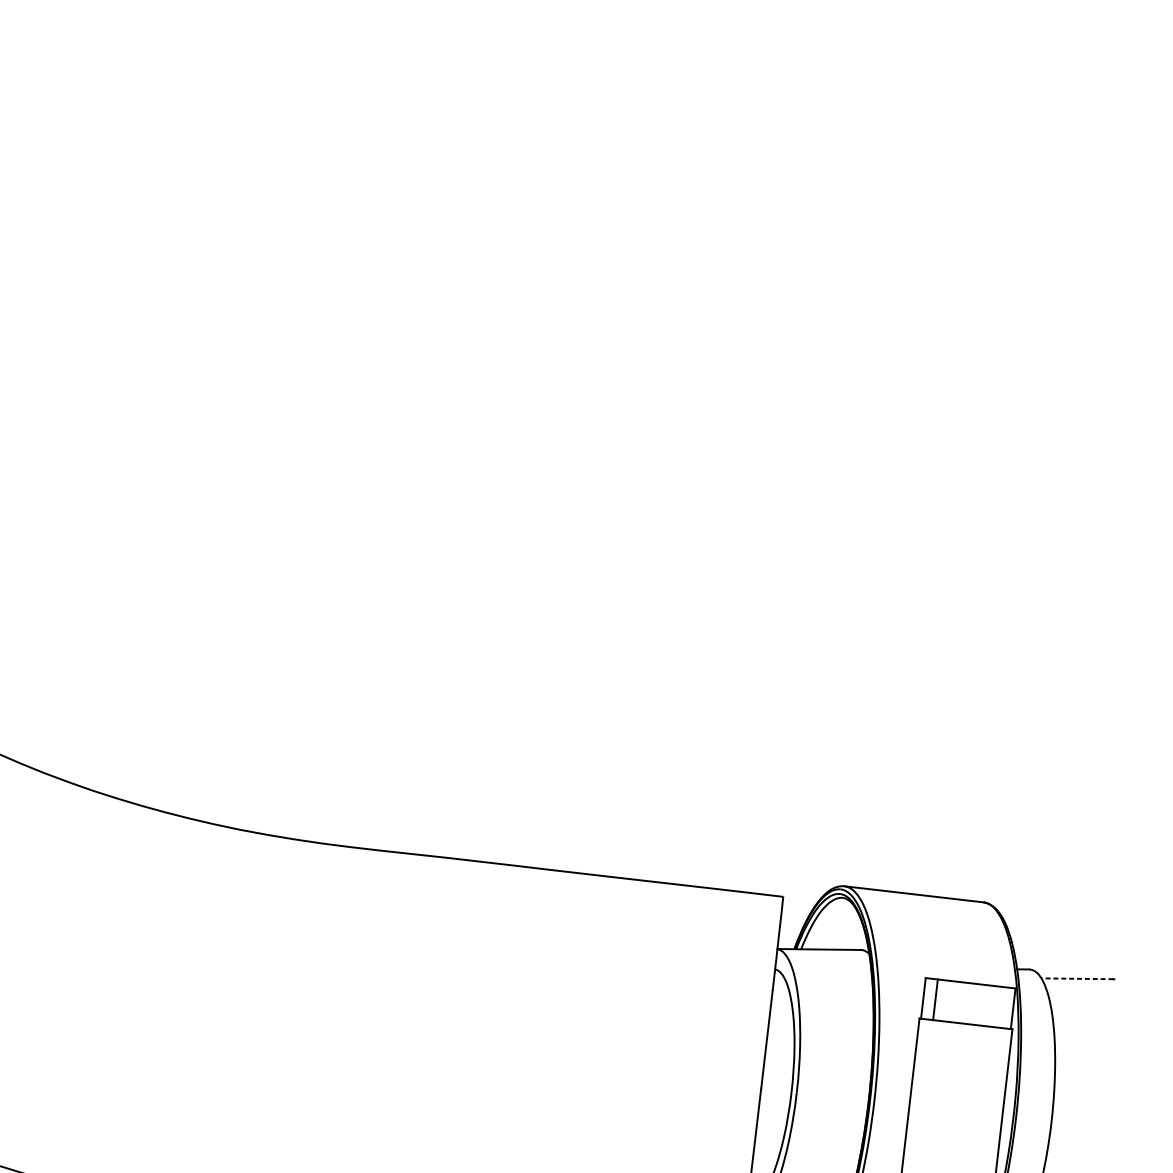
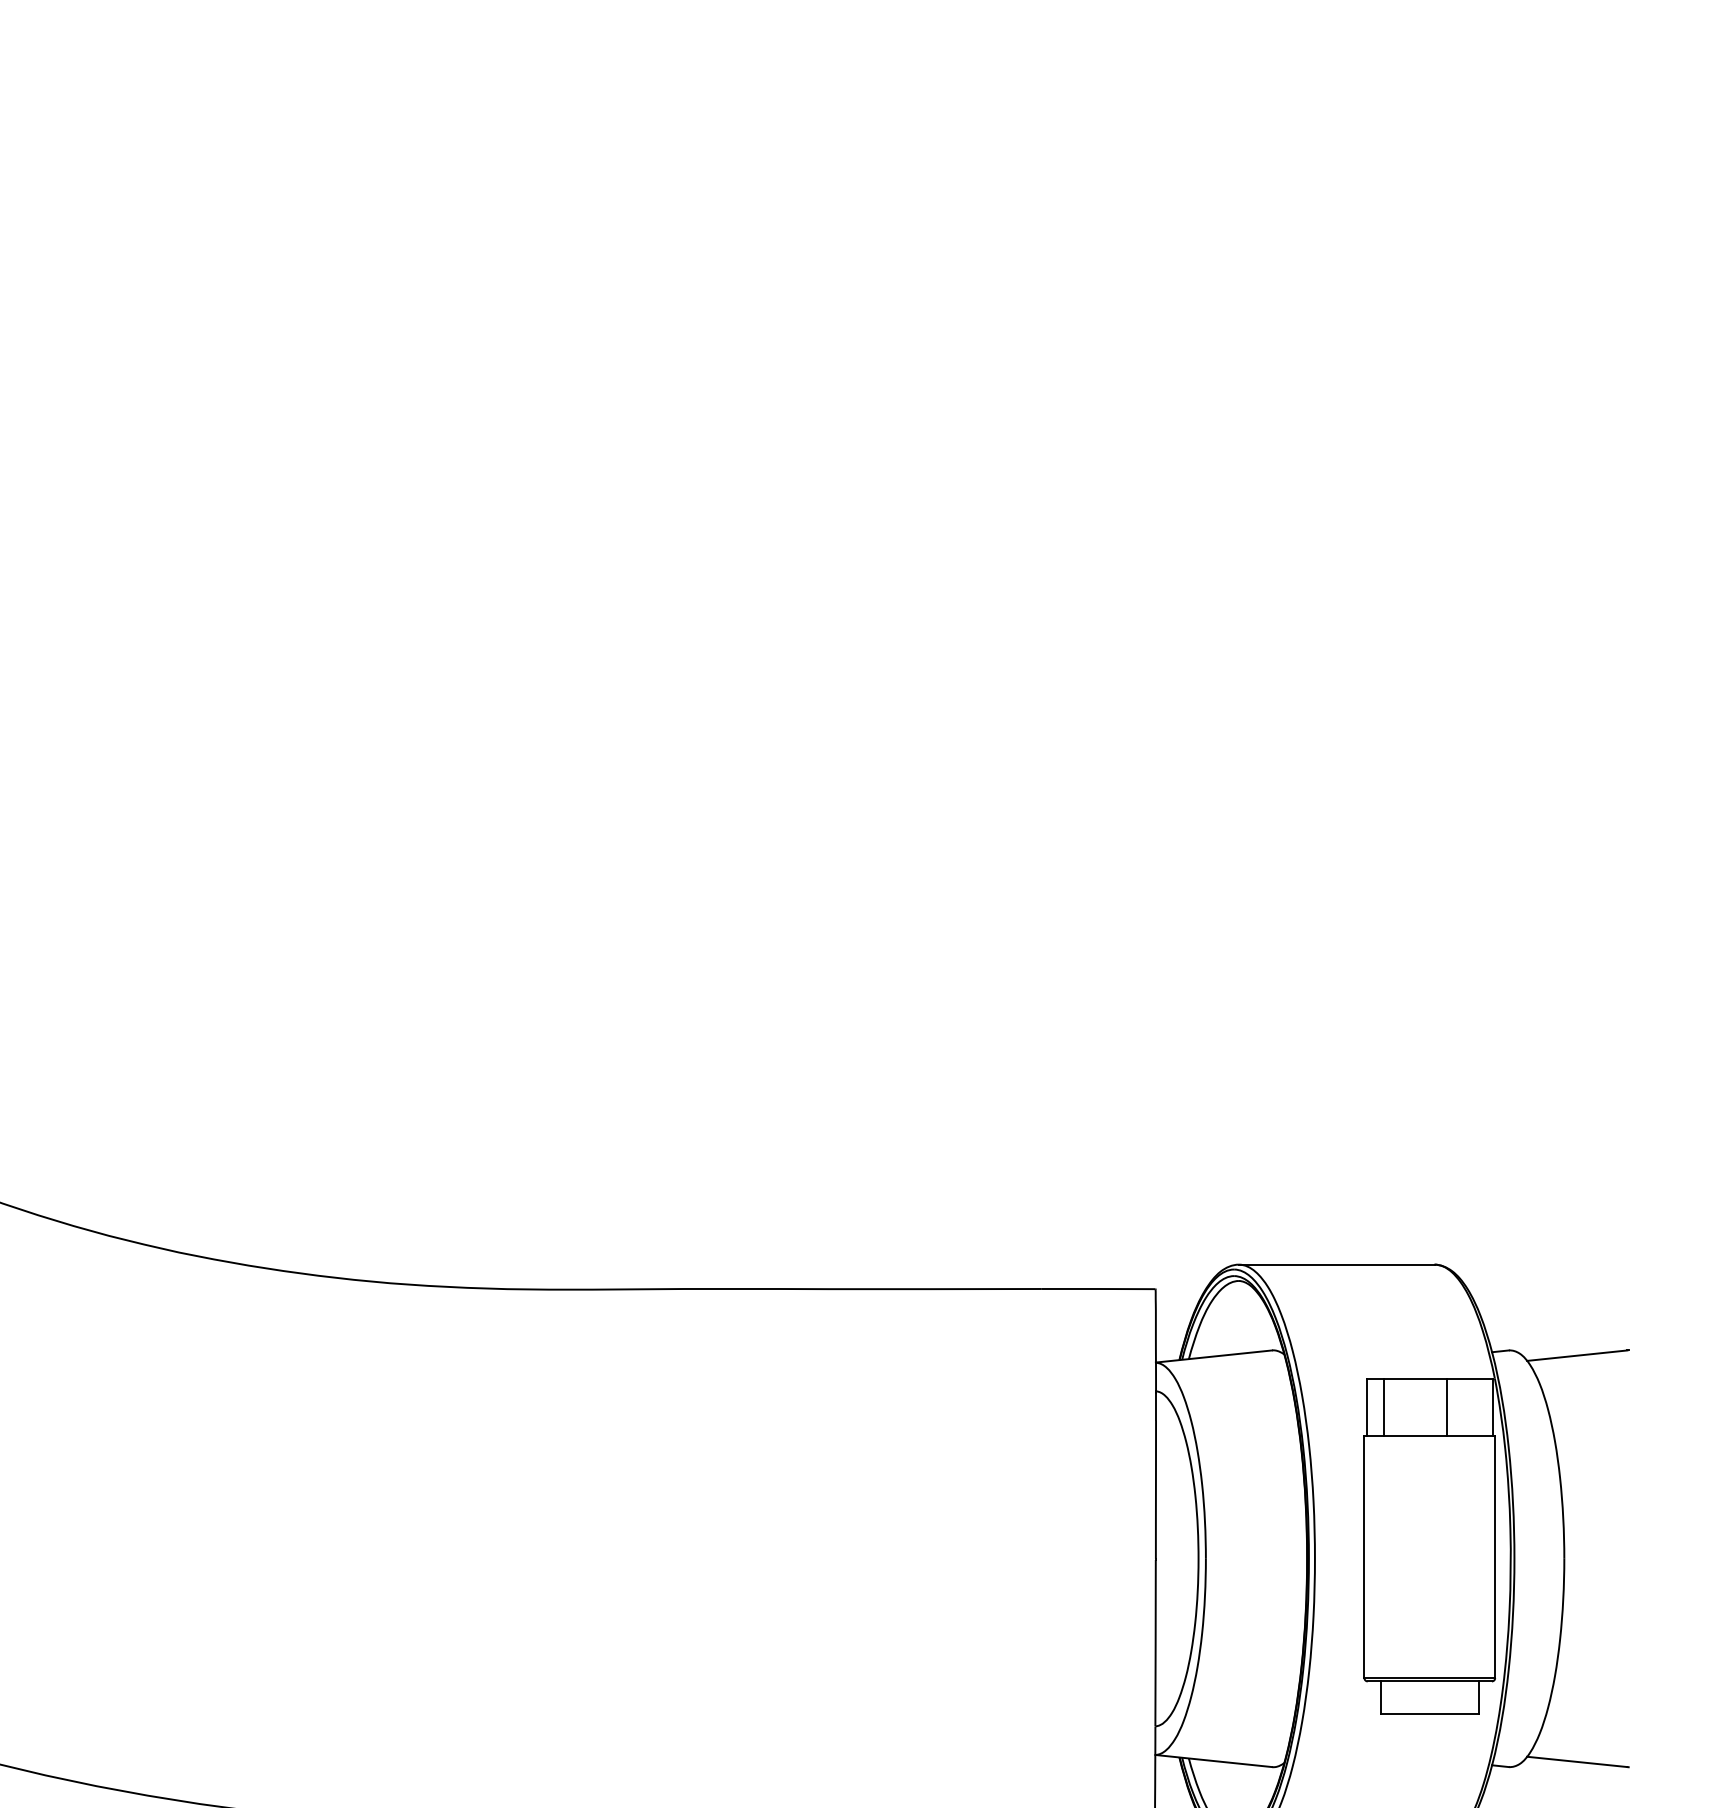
line: (1076, 978) -> (1576, 1355), dashed -> solid
line: (980, 1004) -> (1446, 1407), added

